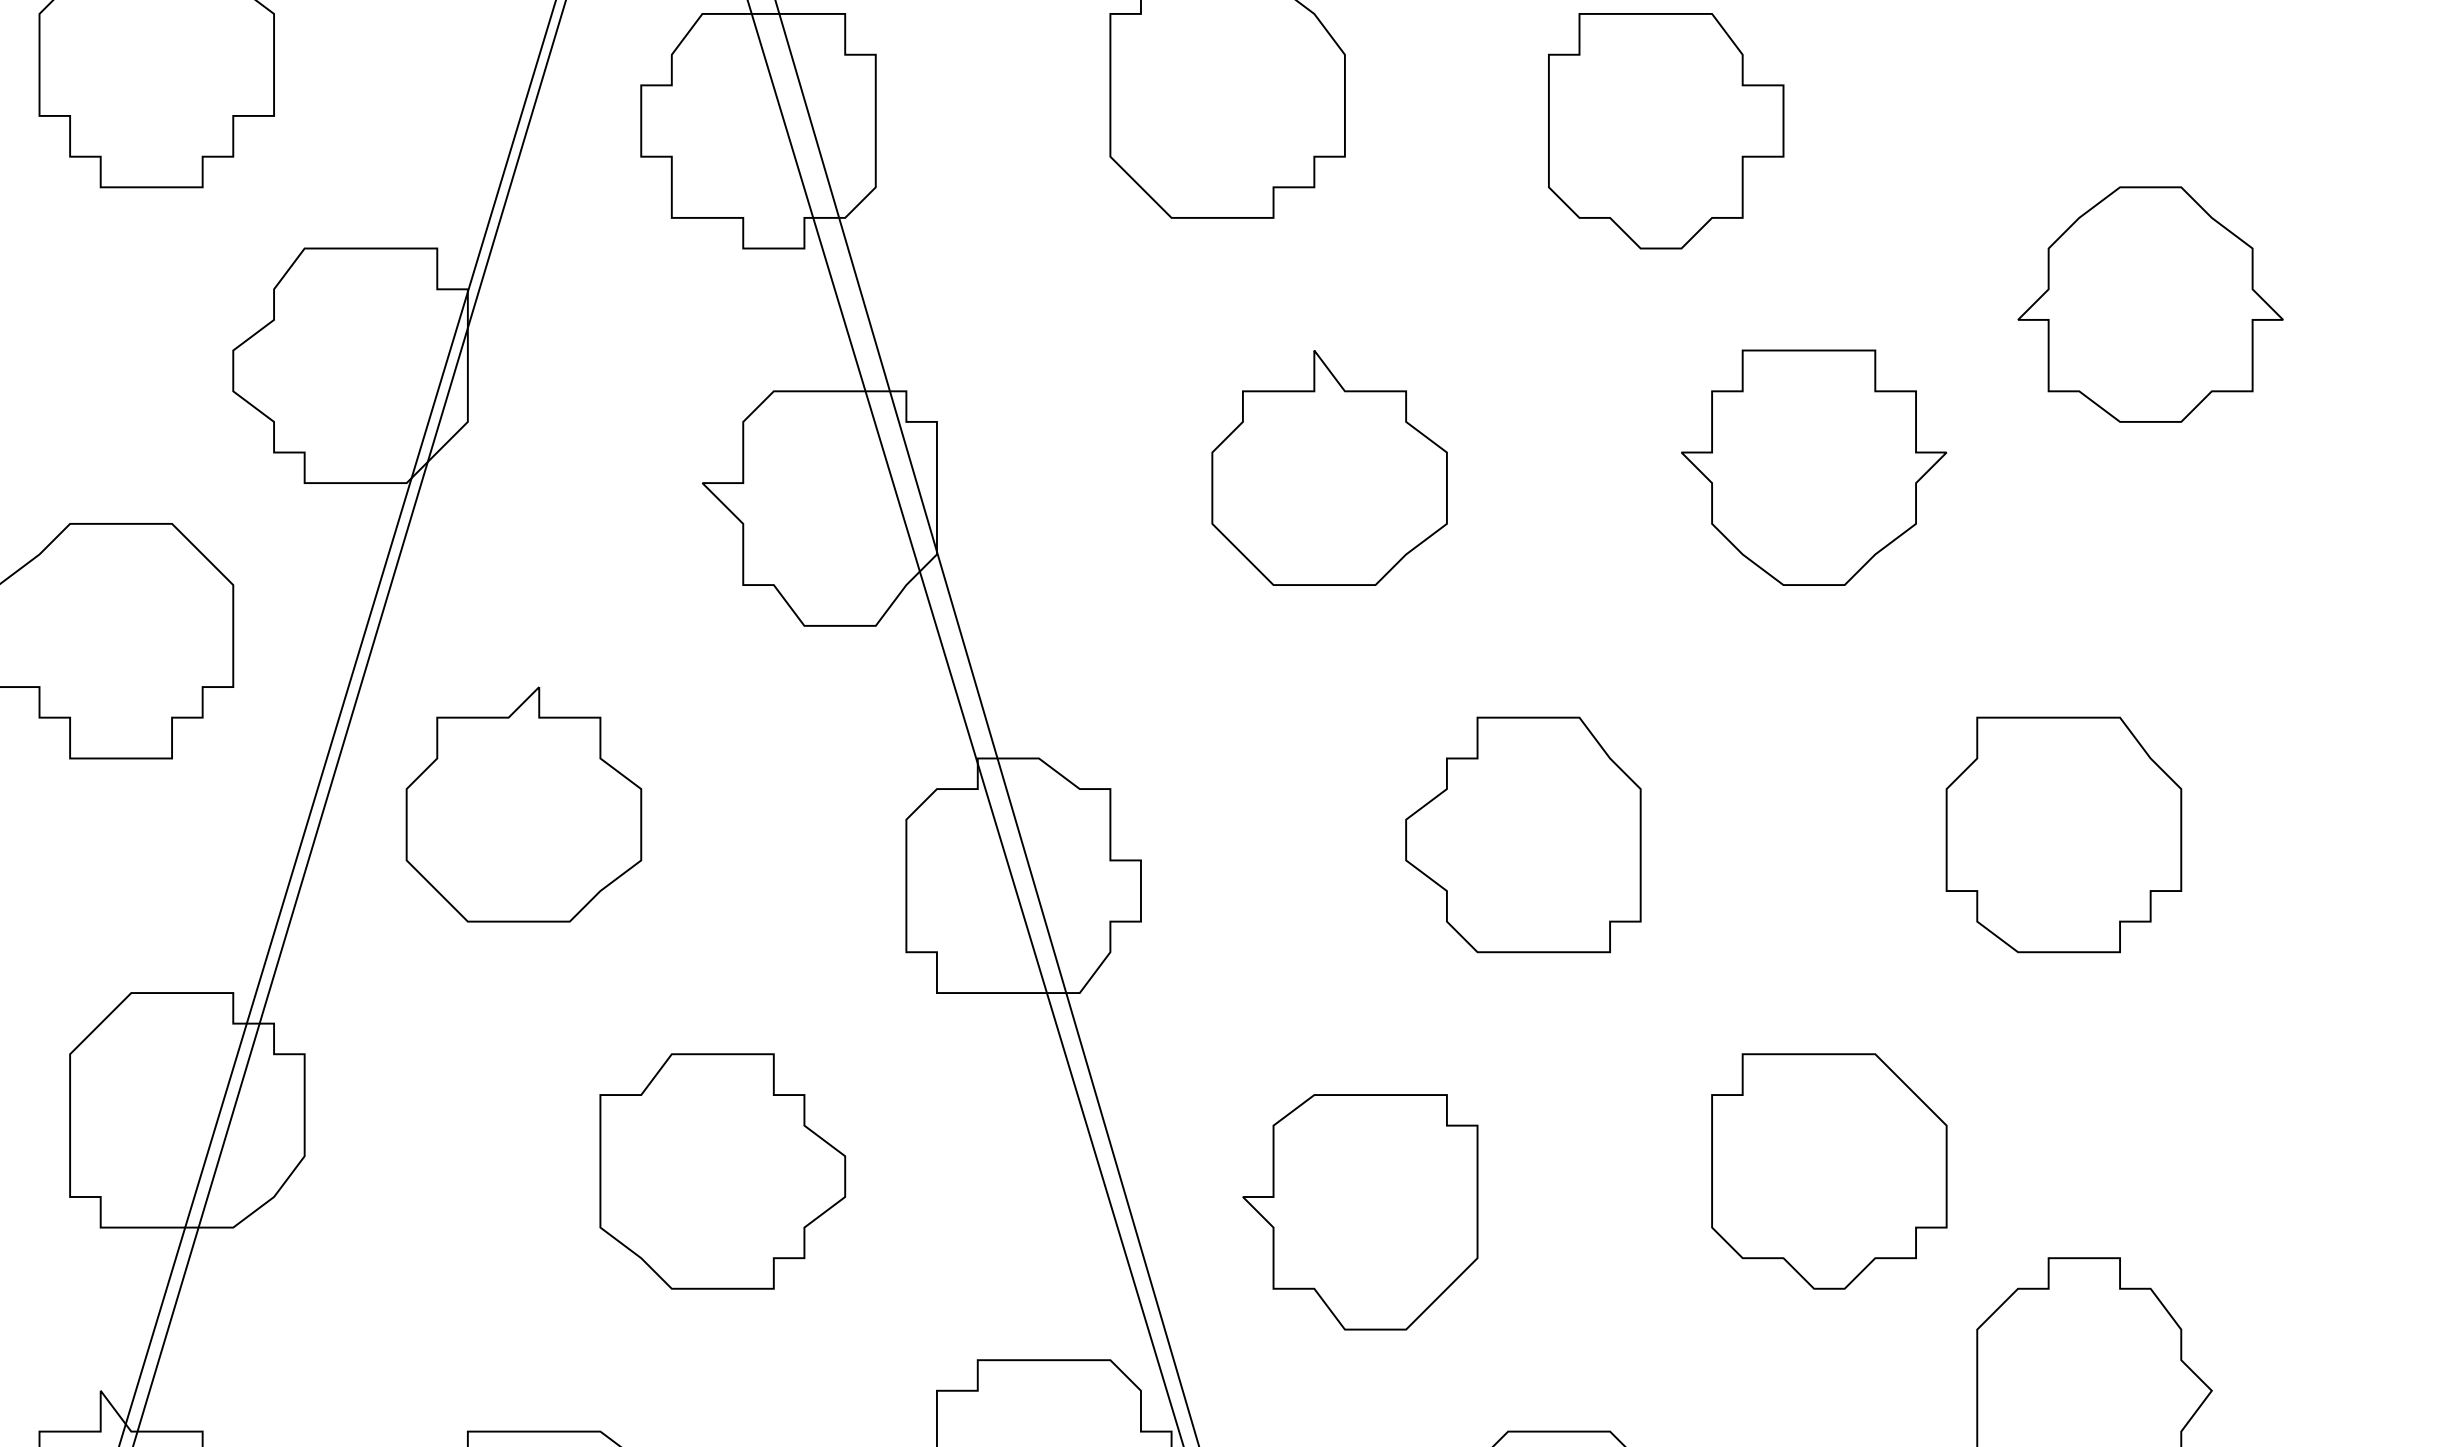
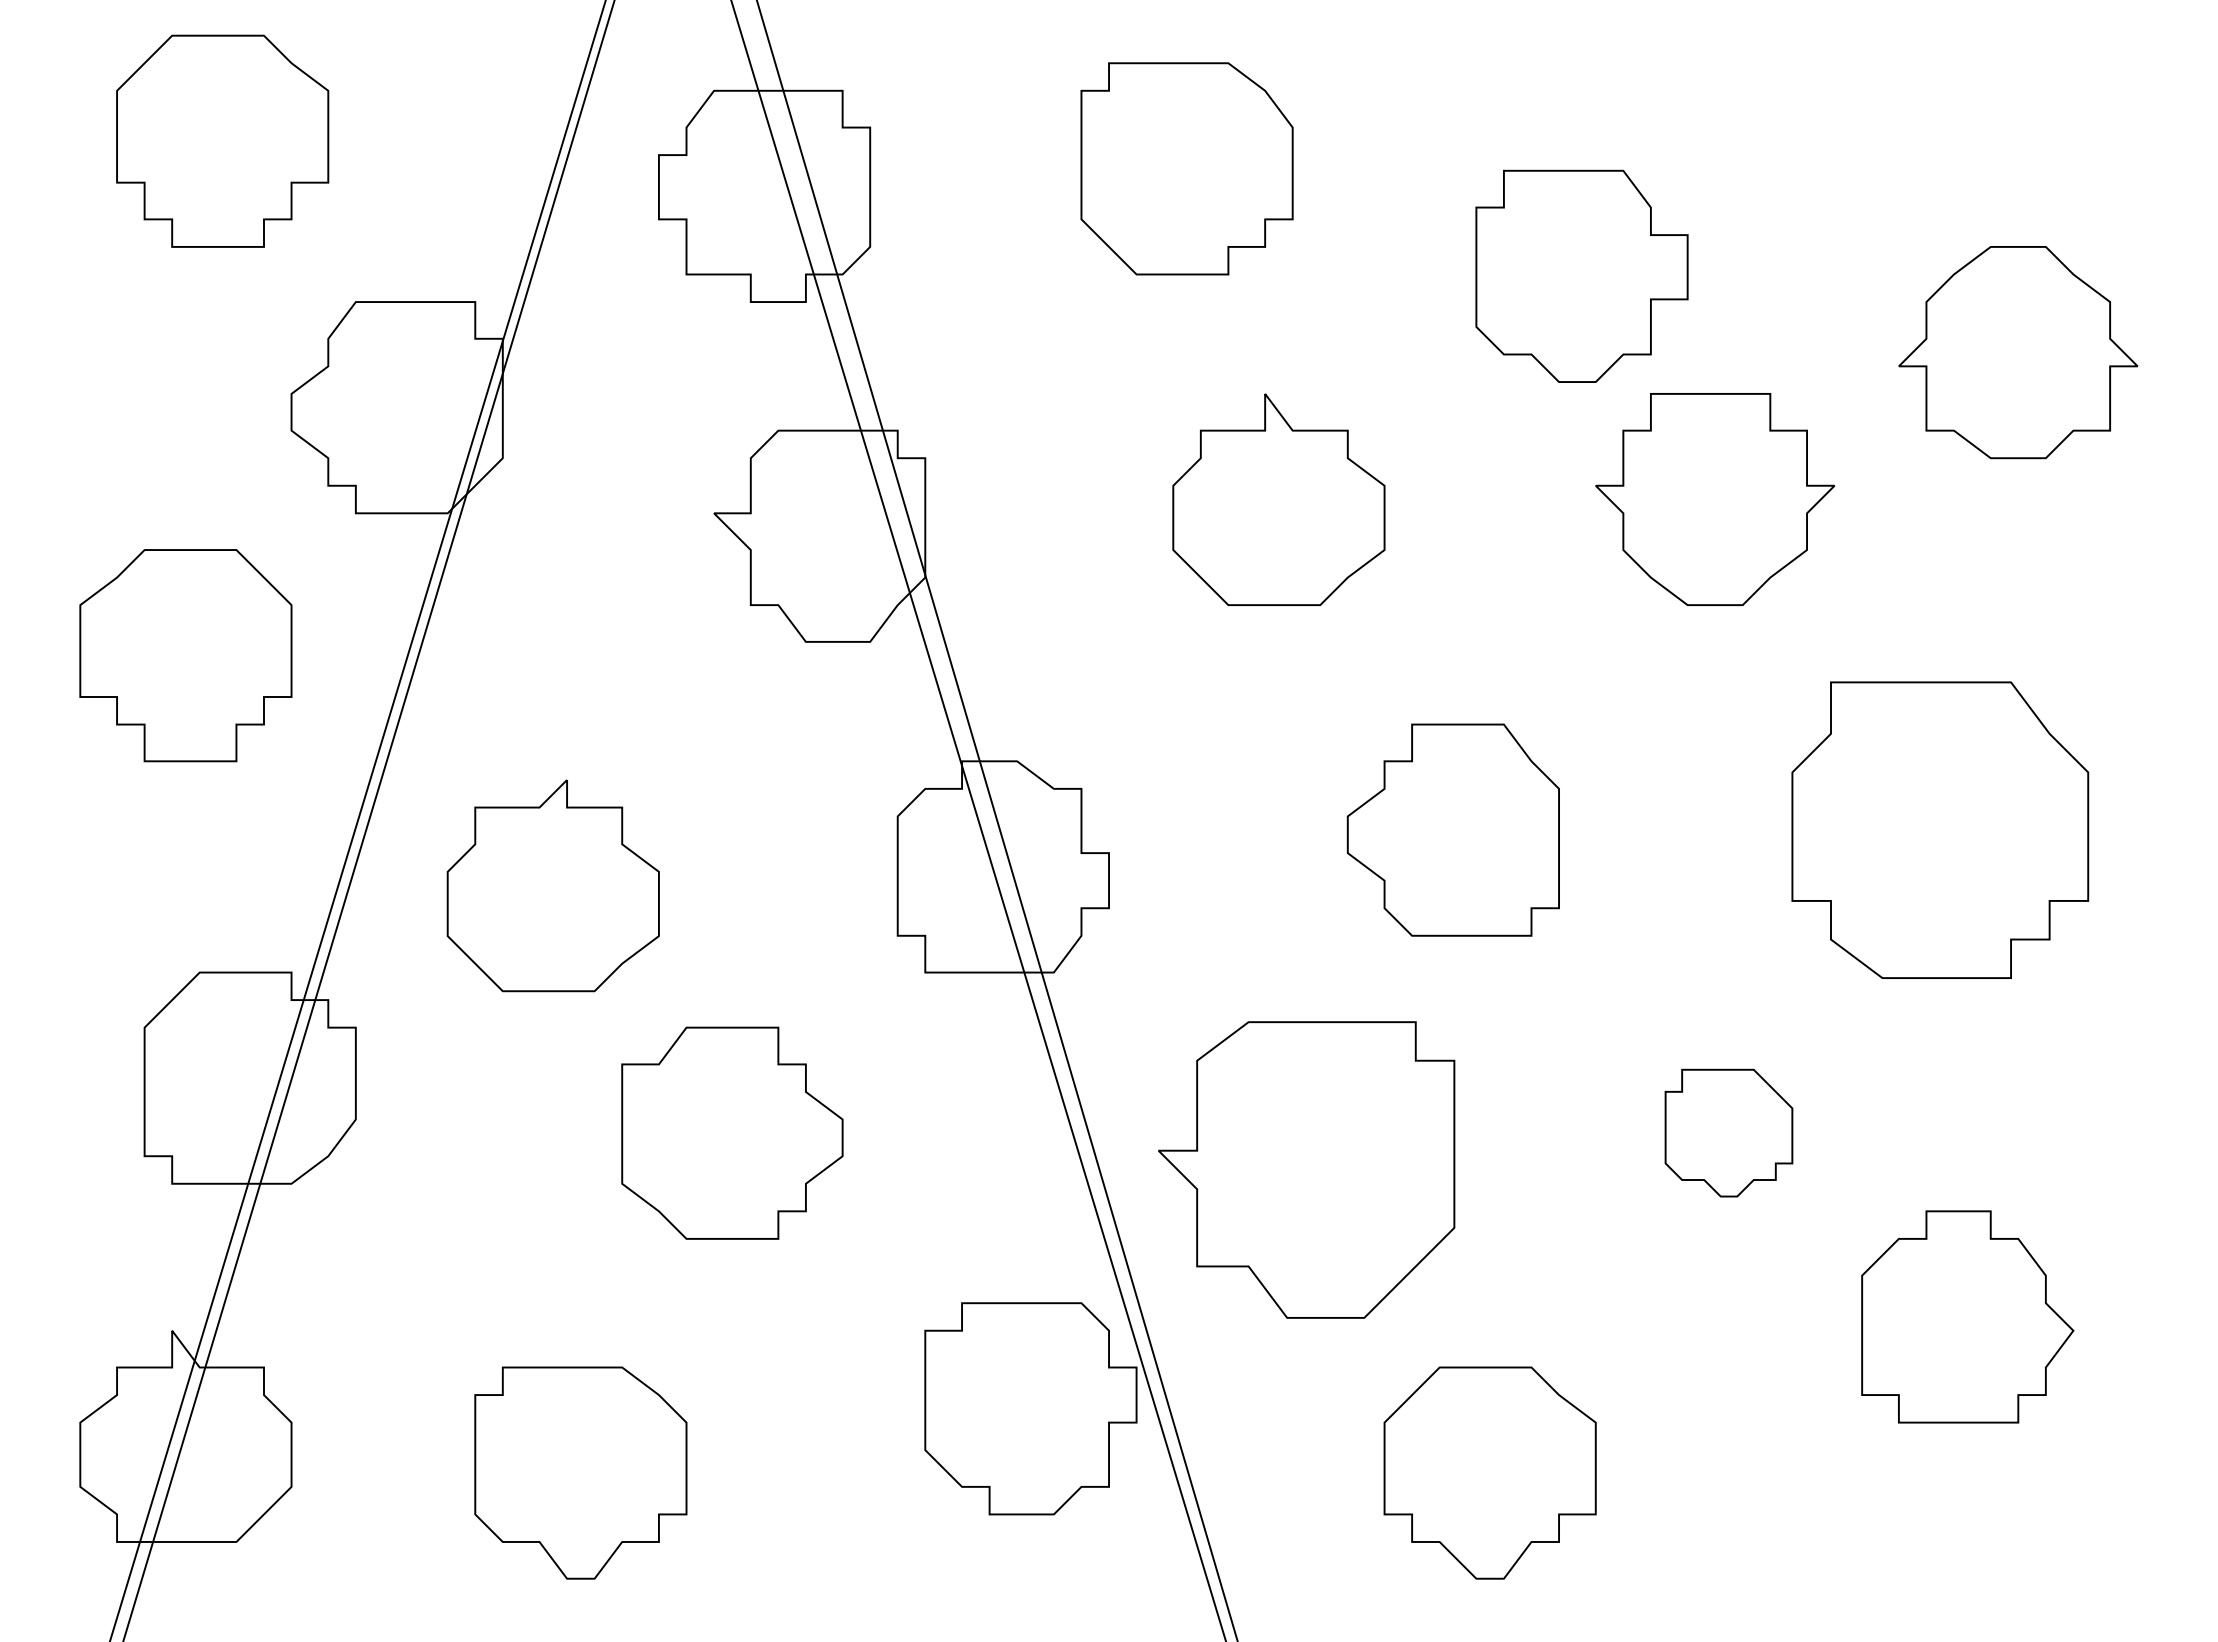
part: (1665, 130) -> (1581, 275), moved
part: (523, 804) -> (552, 885), moved
part: (2063, 834) -> (1939, 829), size x1.4
part: (1828, 1170) -> (1728, 1132), size x0.6
part: (1360, 1211) -> (1306, 1169), size x1.4

